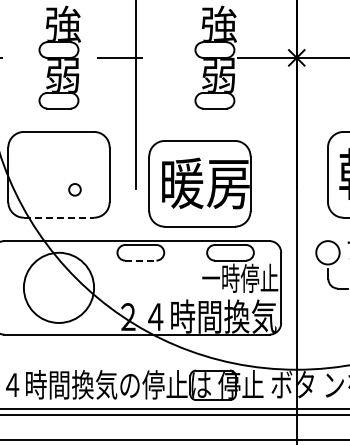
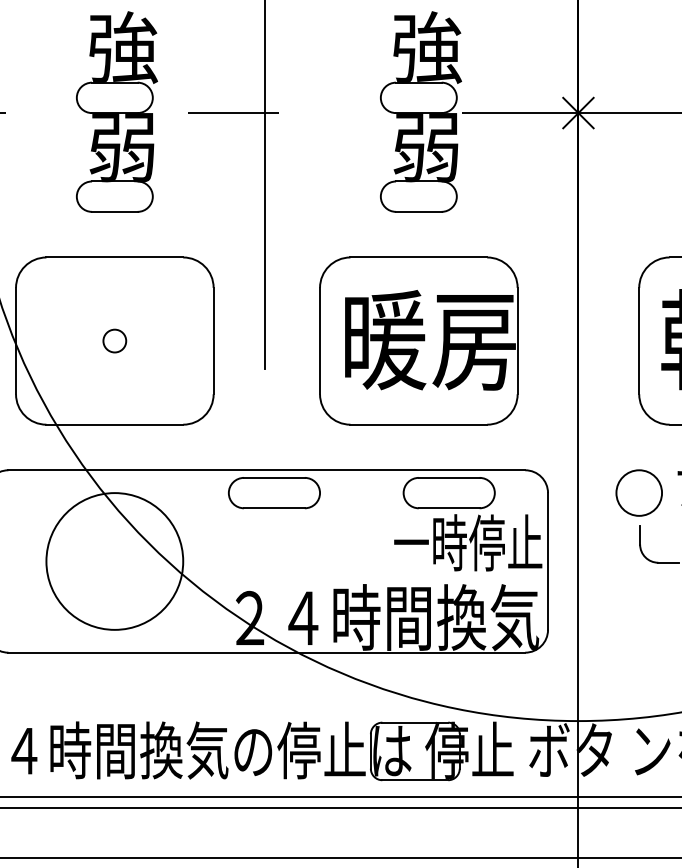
part: (199, 183) -> (418, 340), moved
circle: (74, 189) -> (113, 340), moved
line: (59, 217) -> (115, 424), dashed -> solid
line: (140, 260) -> (273, 508), dashed -> solid

